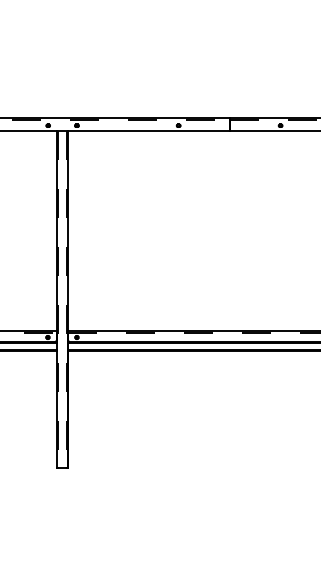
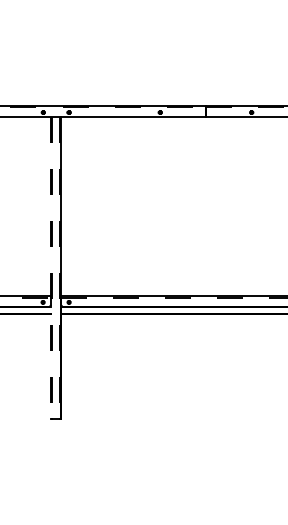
line: (56, 300) -> (50, 269), solid -> dashed

